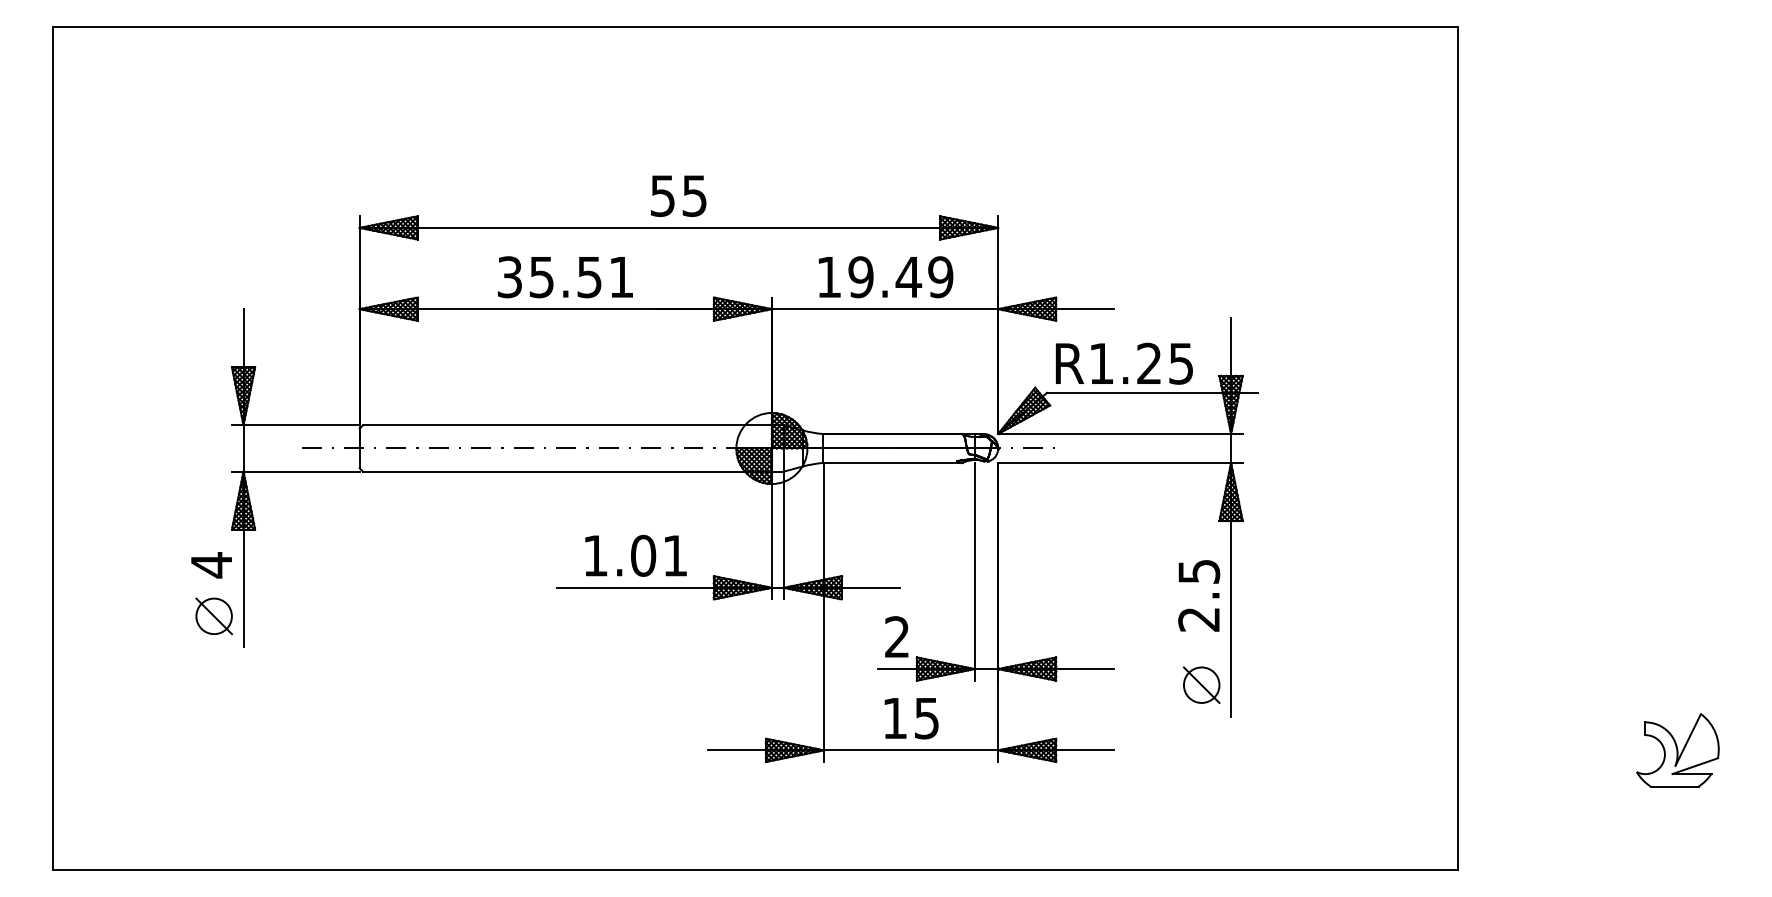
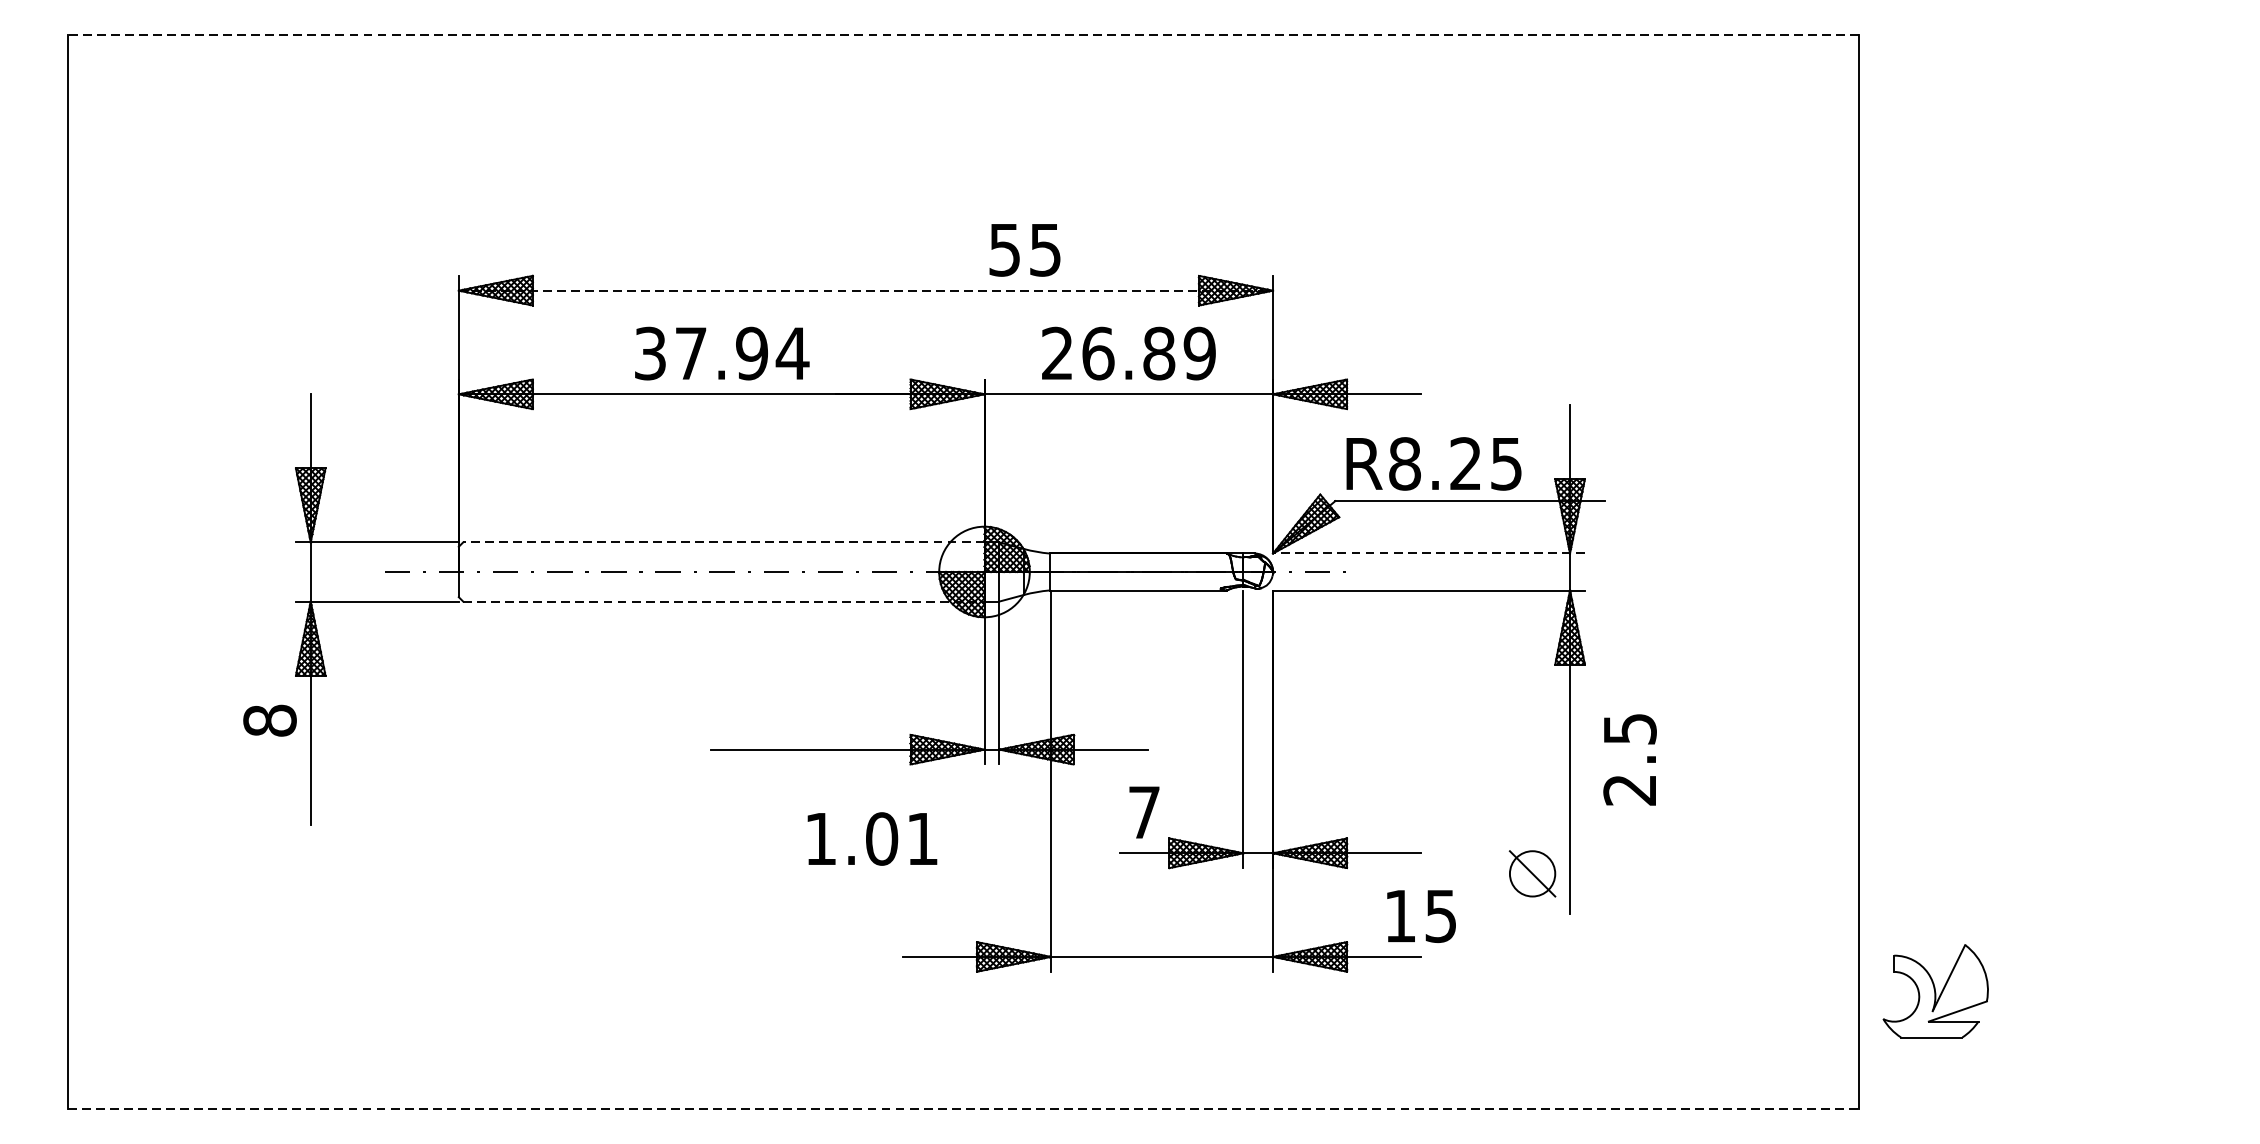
line: (755, 27) -> (963, 35), solid -> dashed
text: (678, 195) -> (1024, 249), moved
line: (679, 227) -> (866, 290), solid -> dashed
text: (581, 277) -> (741, 353), 35.51 -> 37.94
text: (869, 277) -> (1108, 353), 19.49 -> 26.89
text: (1101, 363) -> (1404, 463), R1.25 -> R8.25
line: (567, 425) -> (723, 542), solid -> dashed
line: (1119, 433) -> (1427, 552), solid -> dashed
line: (568, 471) -> (725, 601), solid -> dashed
text: (635, 555) -> (871, 838), moved
text: (211, 565) -> (269, 721), 4 -> 8
text: (1199, 595) -> (1630, 759), moved
part: (213, 616) -> (272, 786), removed
text: (897, 636) -> (1144, 811), 2 -> 7
text: (911, 718) -> (1421, 916), moved
part: (1677, 750) -> (1935, 991), moved
line: (756, 869) -> (964, 1108), solid -> dashed

